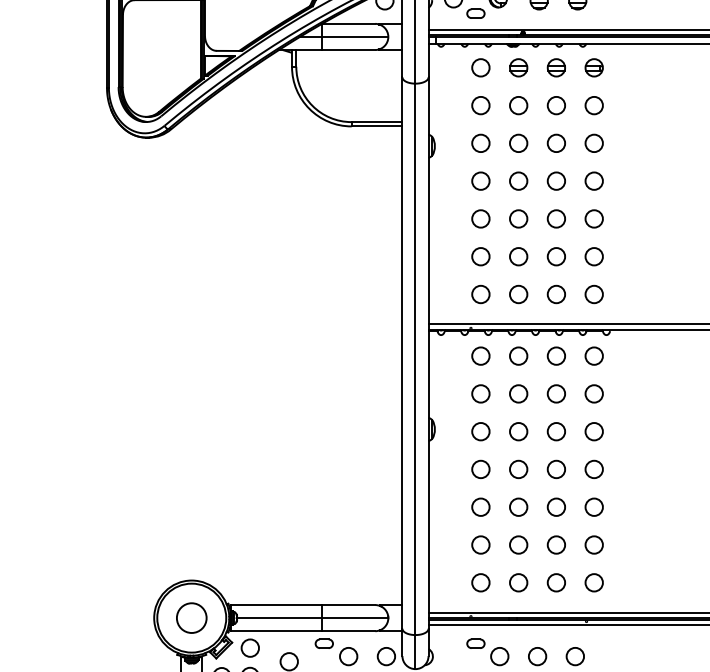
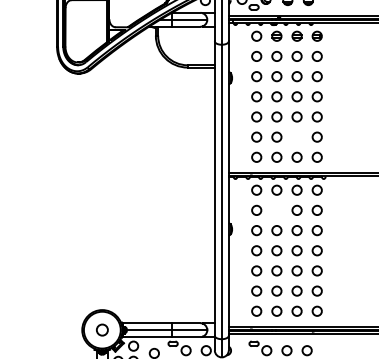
circle: (555, 255) -> (296, 136), removed
circle: (517, 392) -> (276, 209), removed
circle: (192, 616) -> (102, 329), size x0.7

